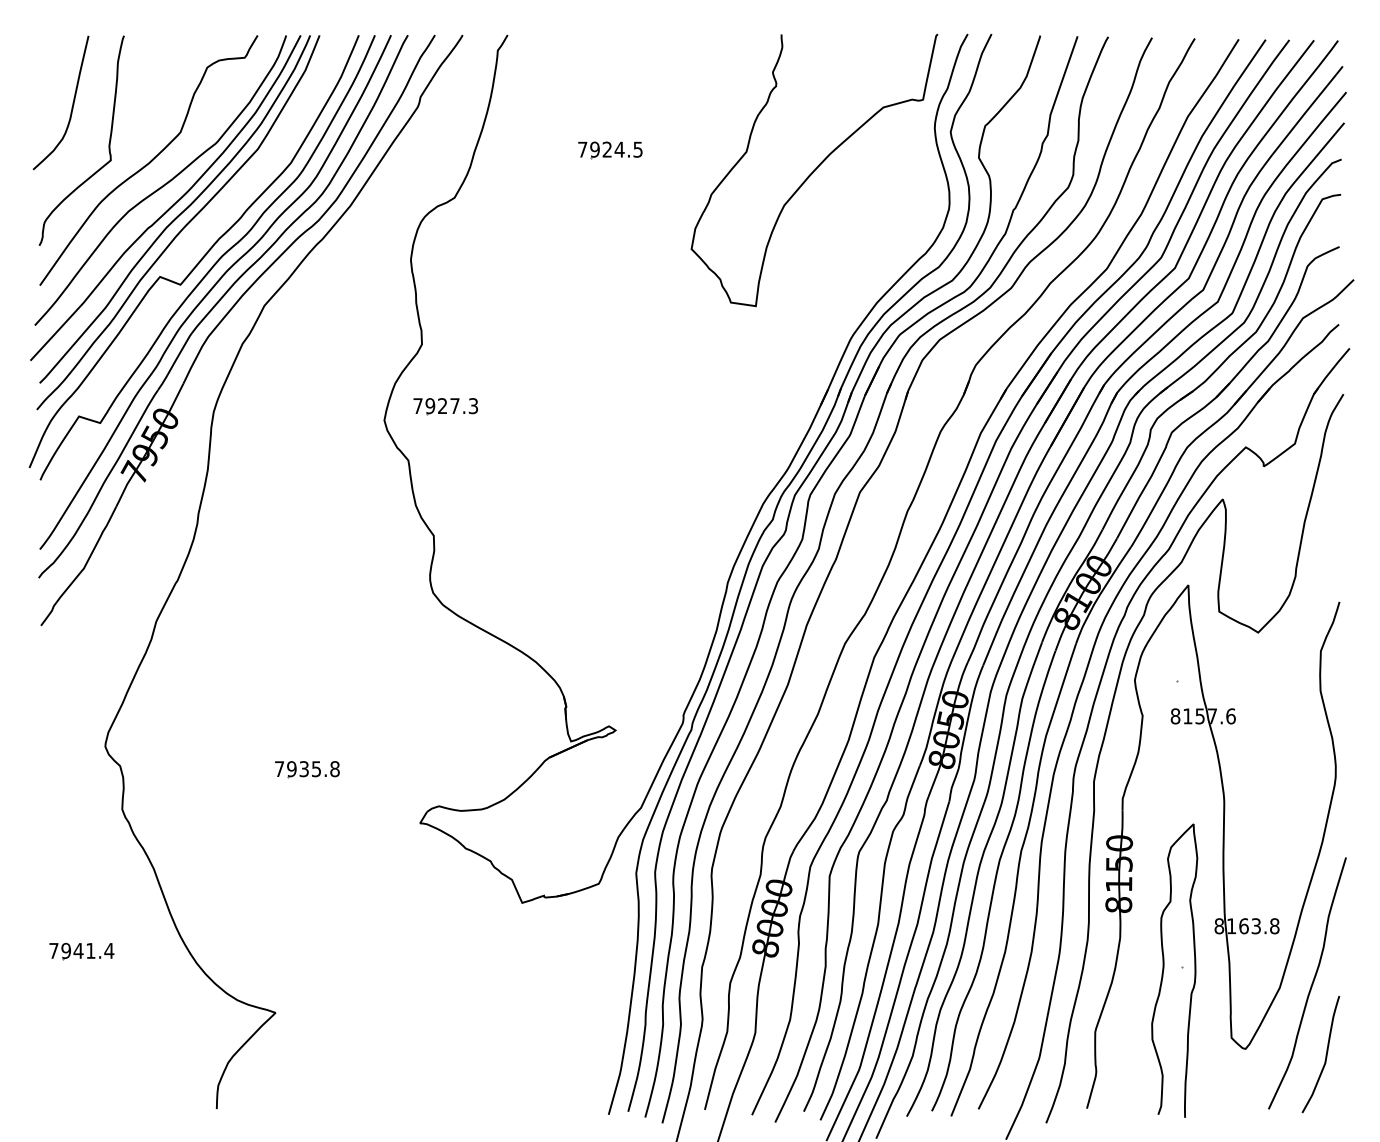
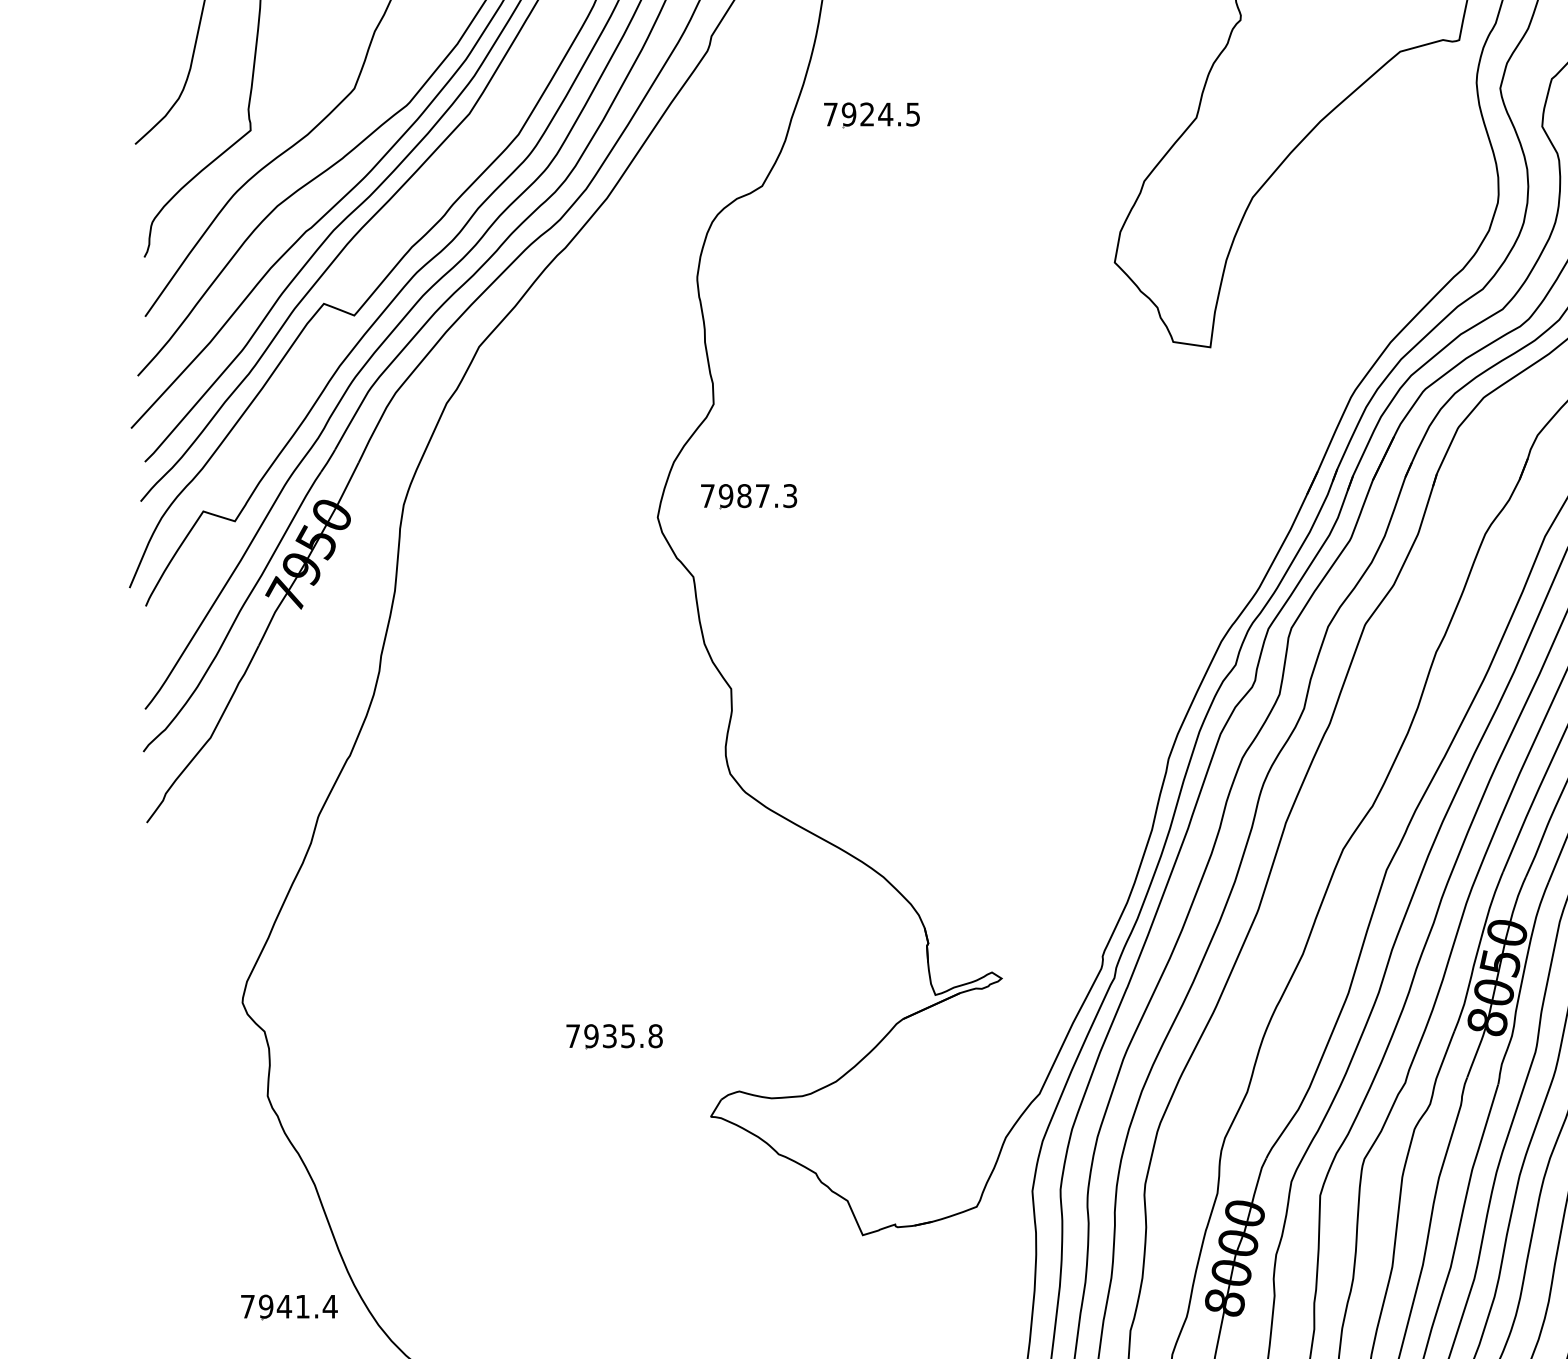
part: (610, 150) -> (872, 115), moved
text: (442, 406) -> (744, 496), 7927.3 -> 7987.3
part: (307, 769) -> (614, 1036), moved
part: (81, 951) -> (288, 1307), moved

